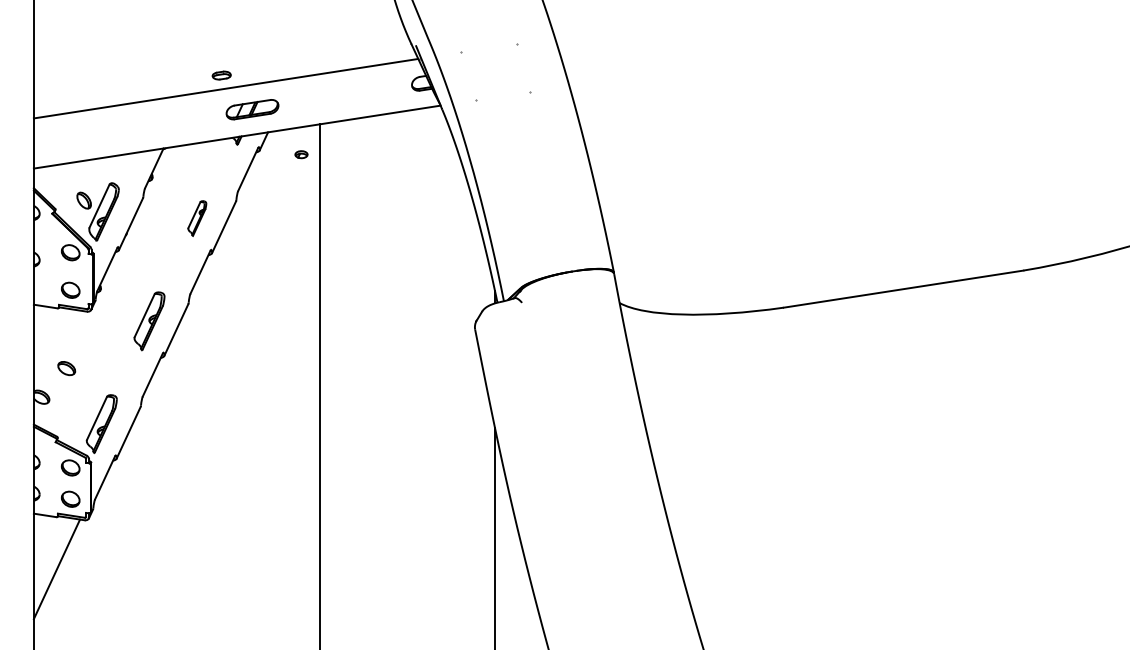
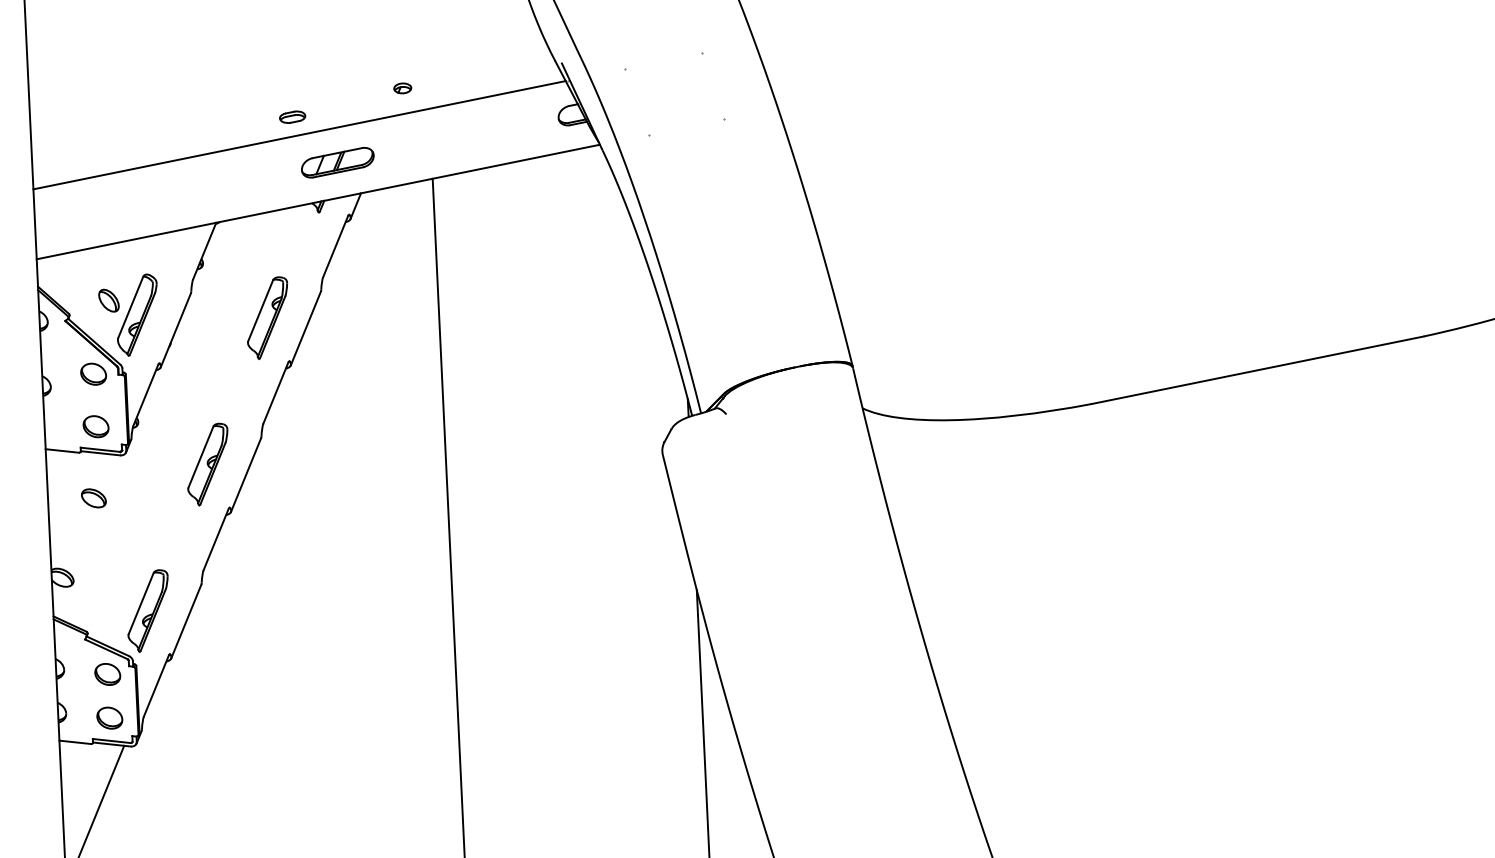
part: (301, 154) -> (402, 88), moved
part: (197, 218) -> (268, 318), size x1.67
part: (66, 368) -> (93, 498), moved

